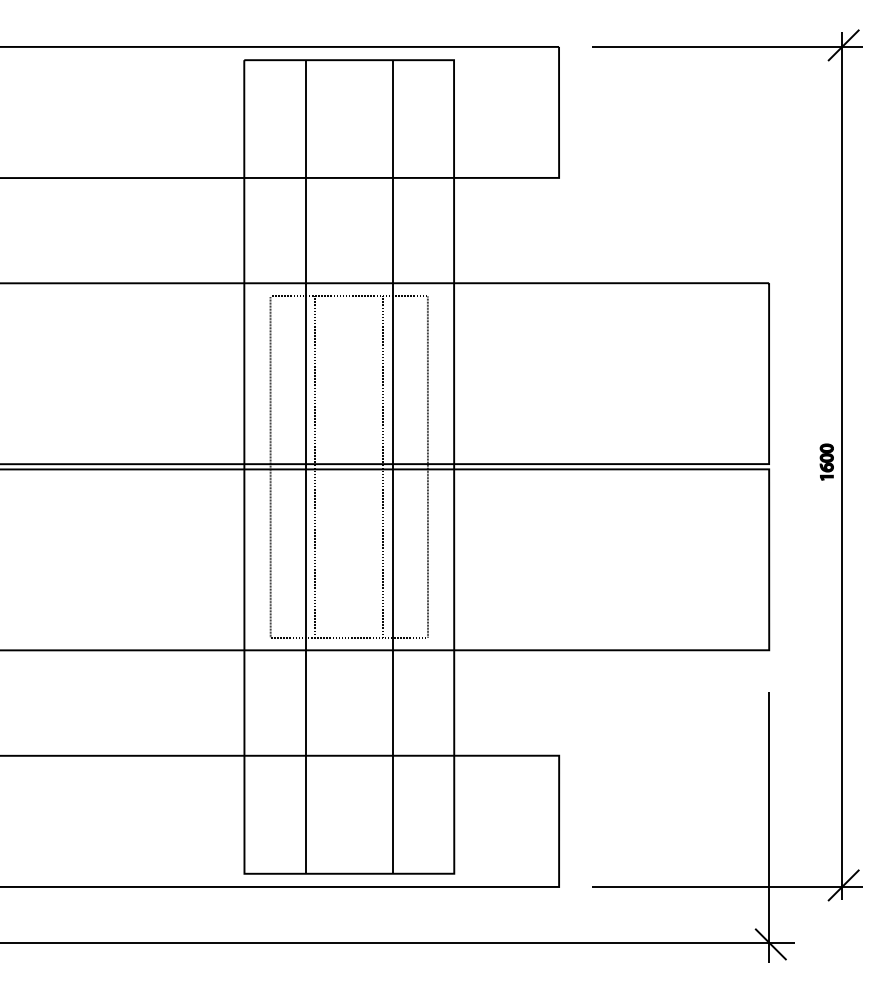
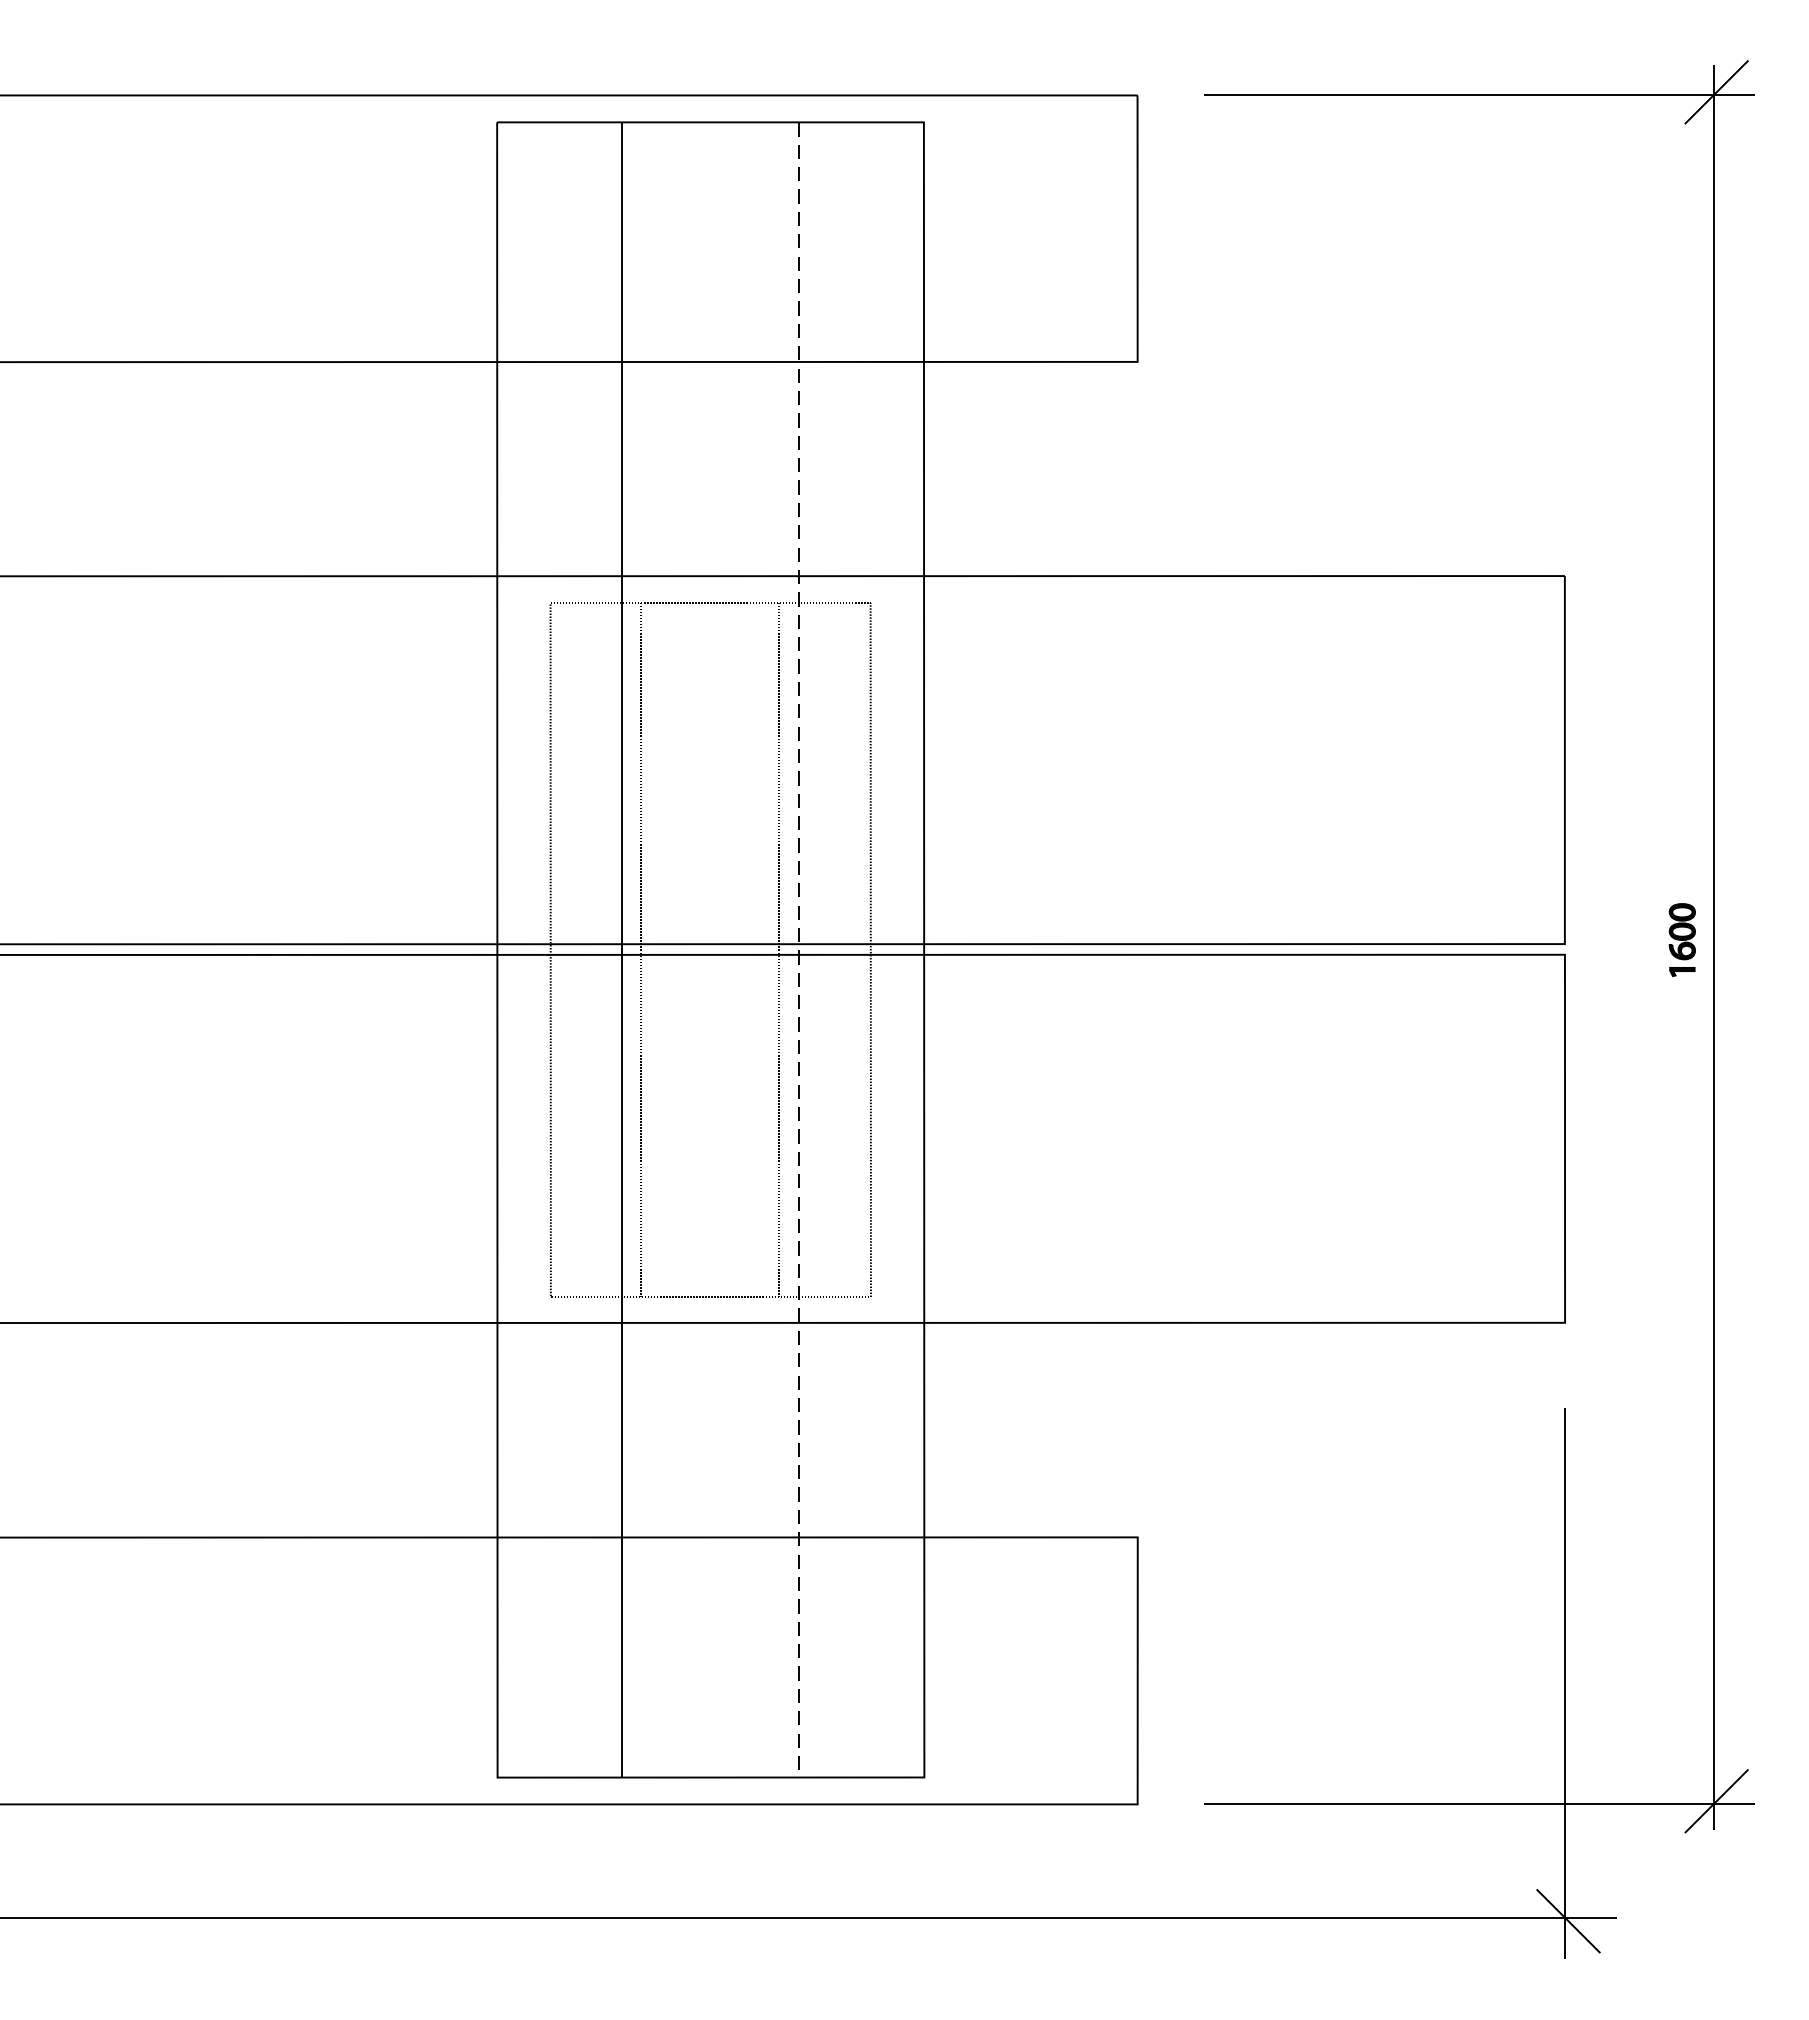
line: (392, 467) -> (798, 951), solid -> dashed

